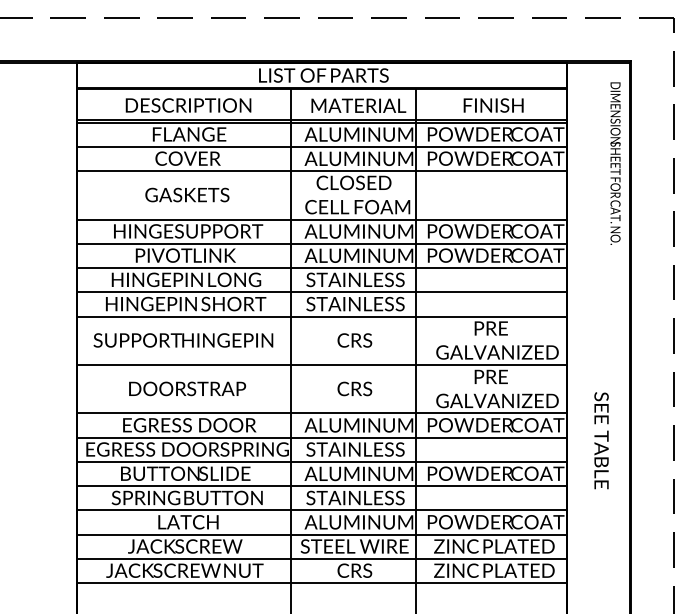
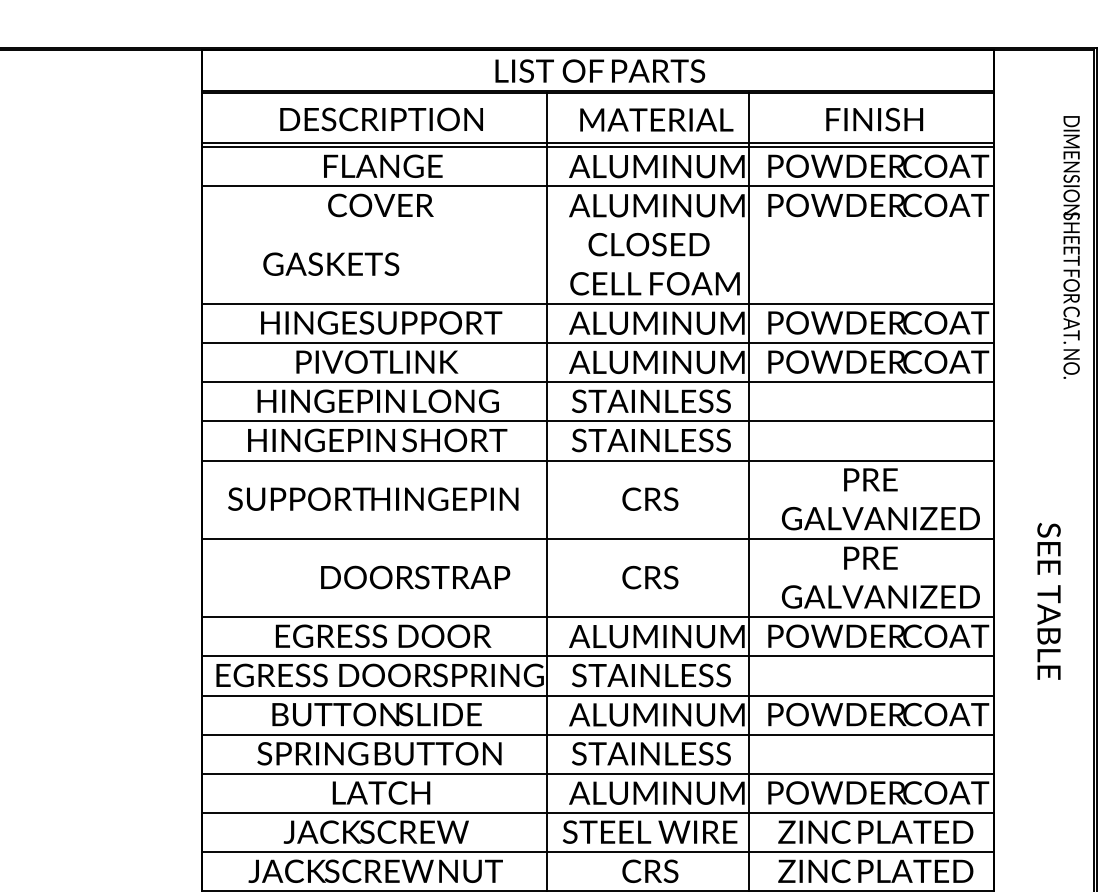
text: (615, 163) -> (1071, 247), moved
line: (322, 171) -> (598, 226), removed
text: (187, 194) -> (331, 263), moved
text: (187, 388) -> (415, 576), moved
text: (601, 440) -> (1048, 601), moved

